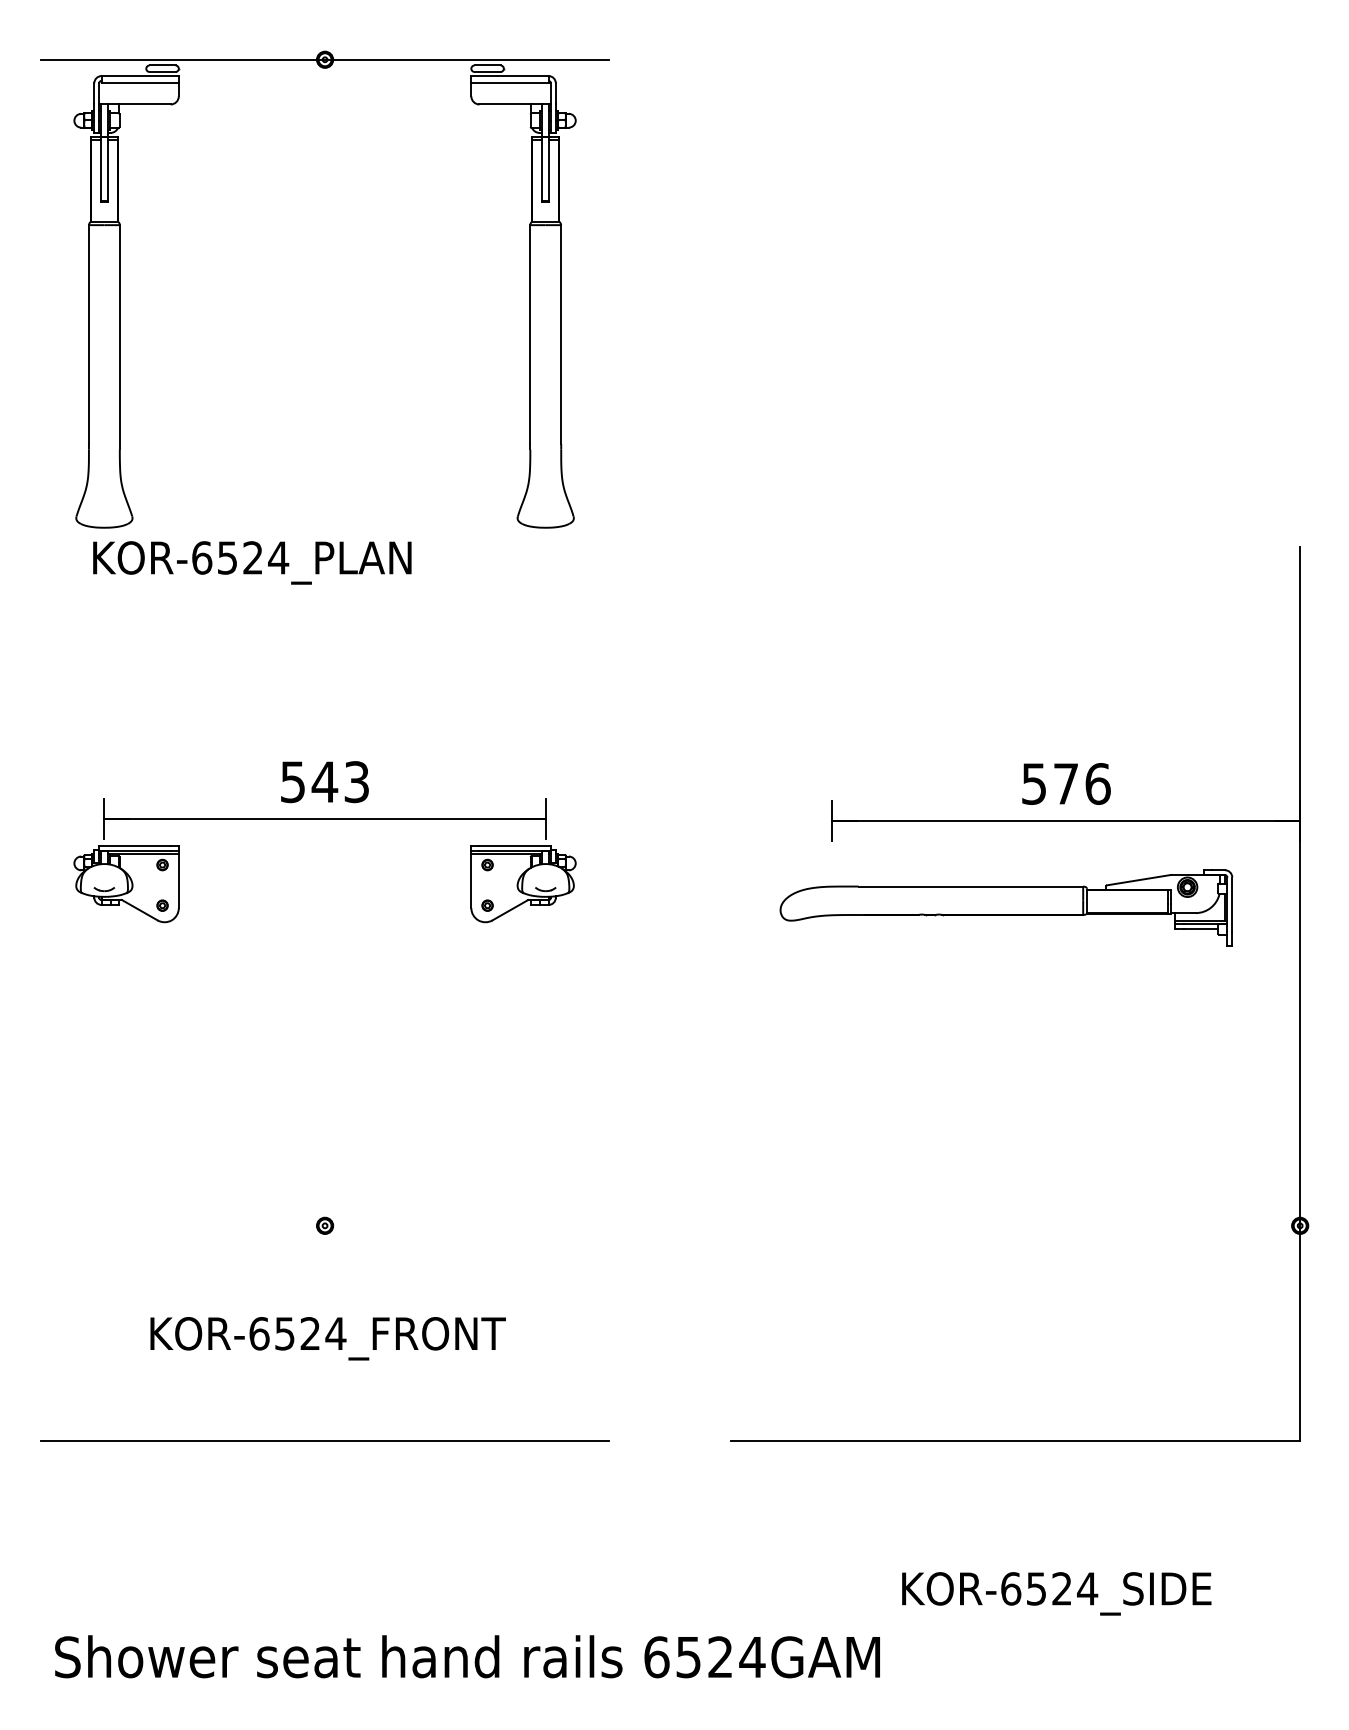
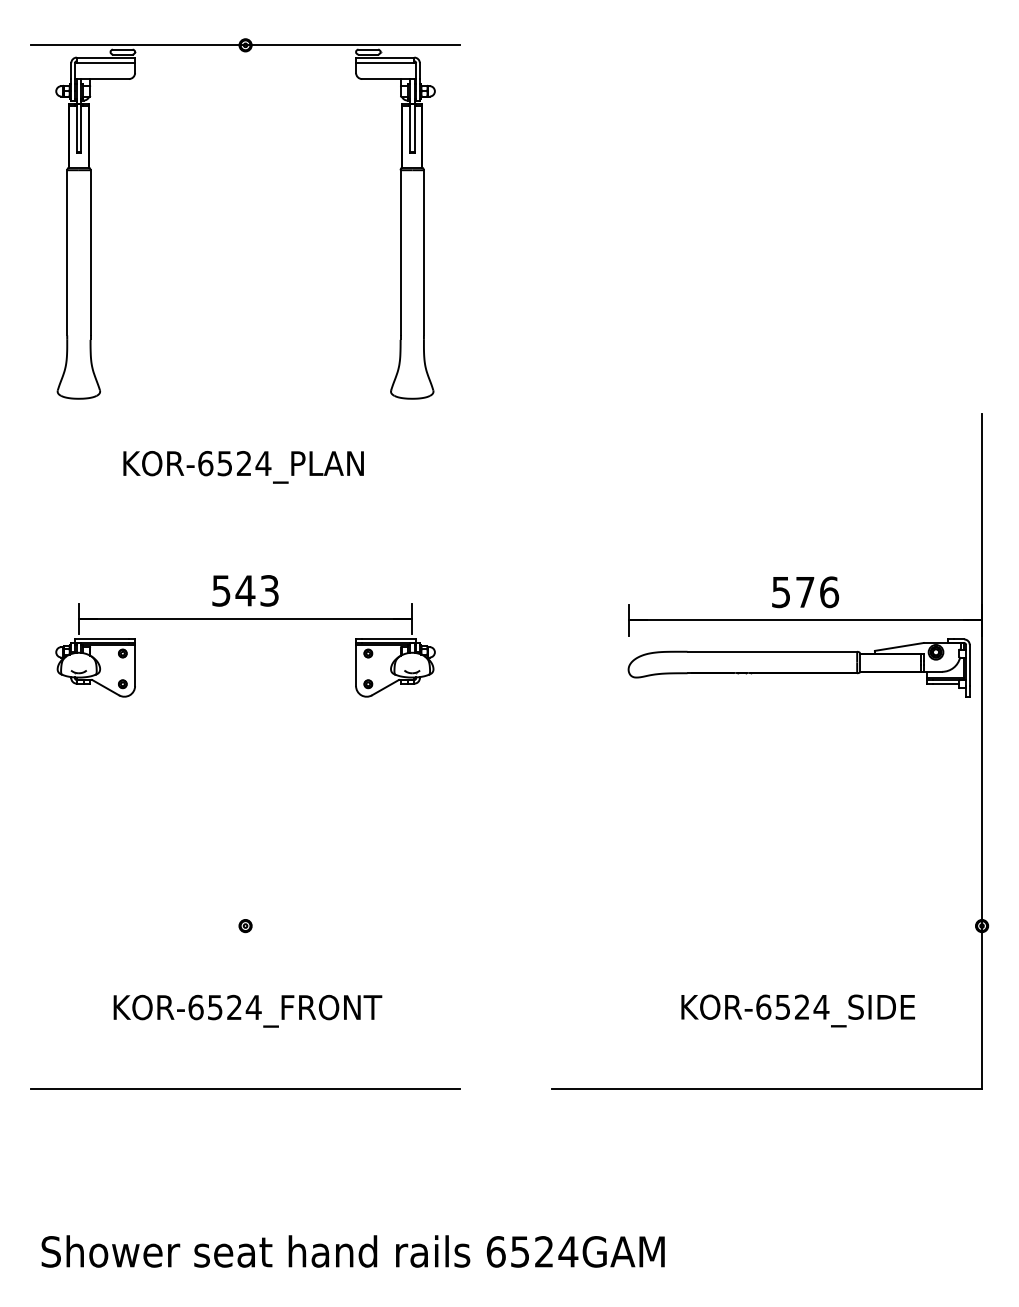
text: (252, 563) -> (243, 467), moved
part: (1005, 907) -> (798, 667), moved
text: (1055, 1593) -> (797, 1010), moved

